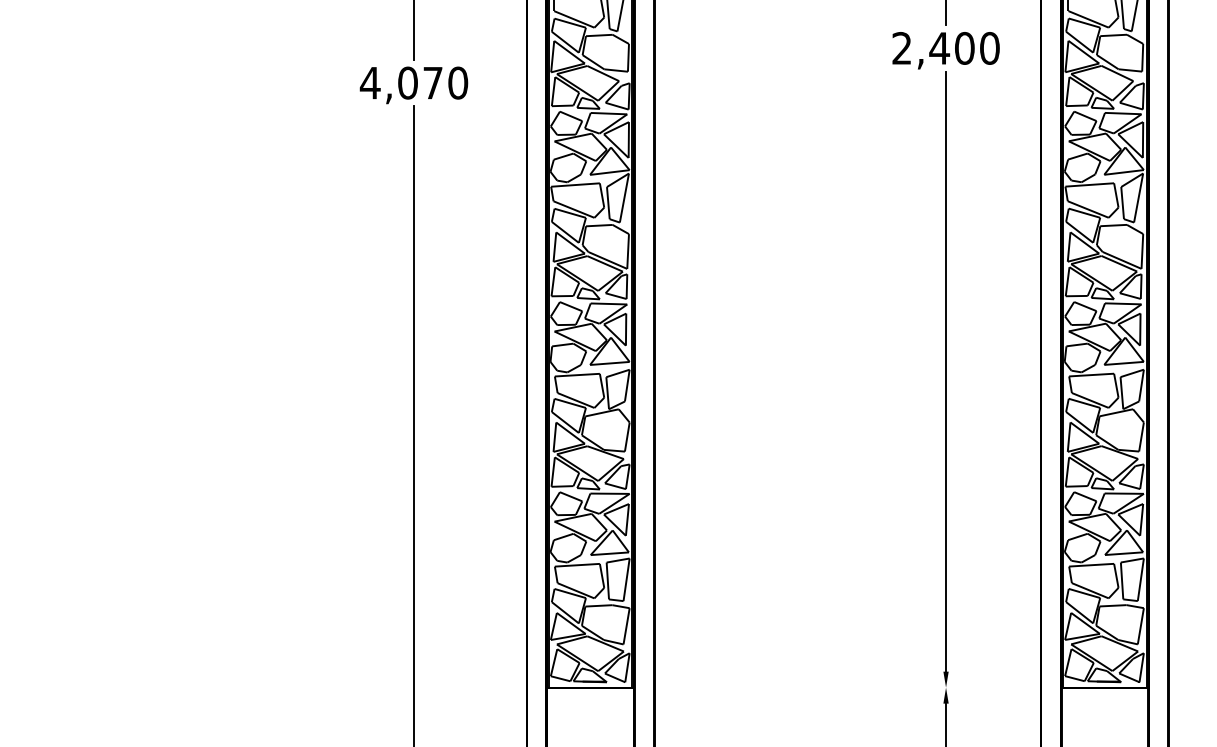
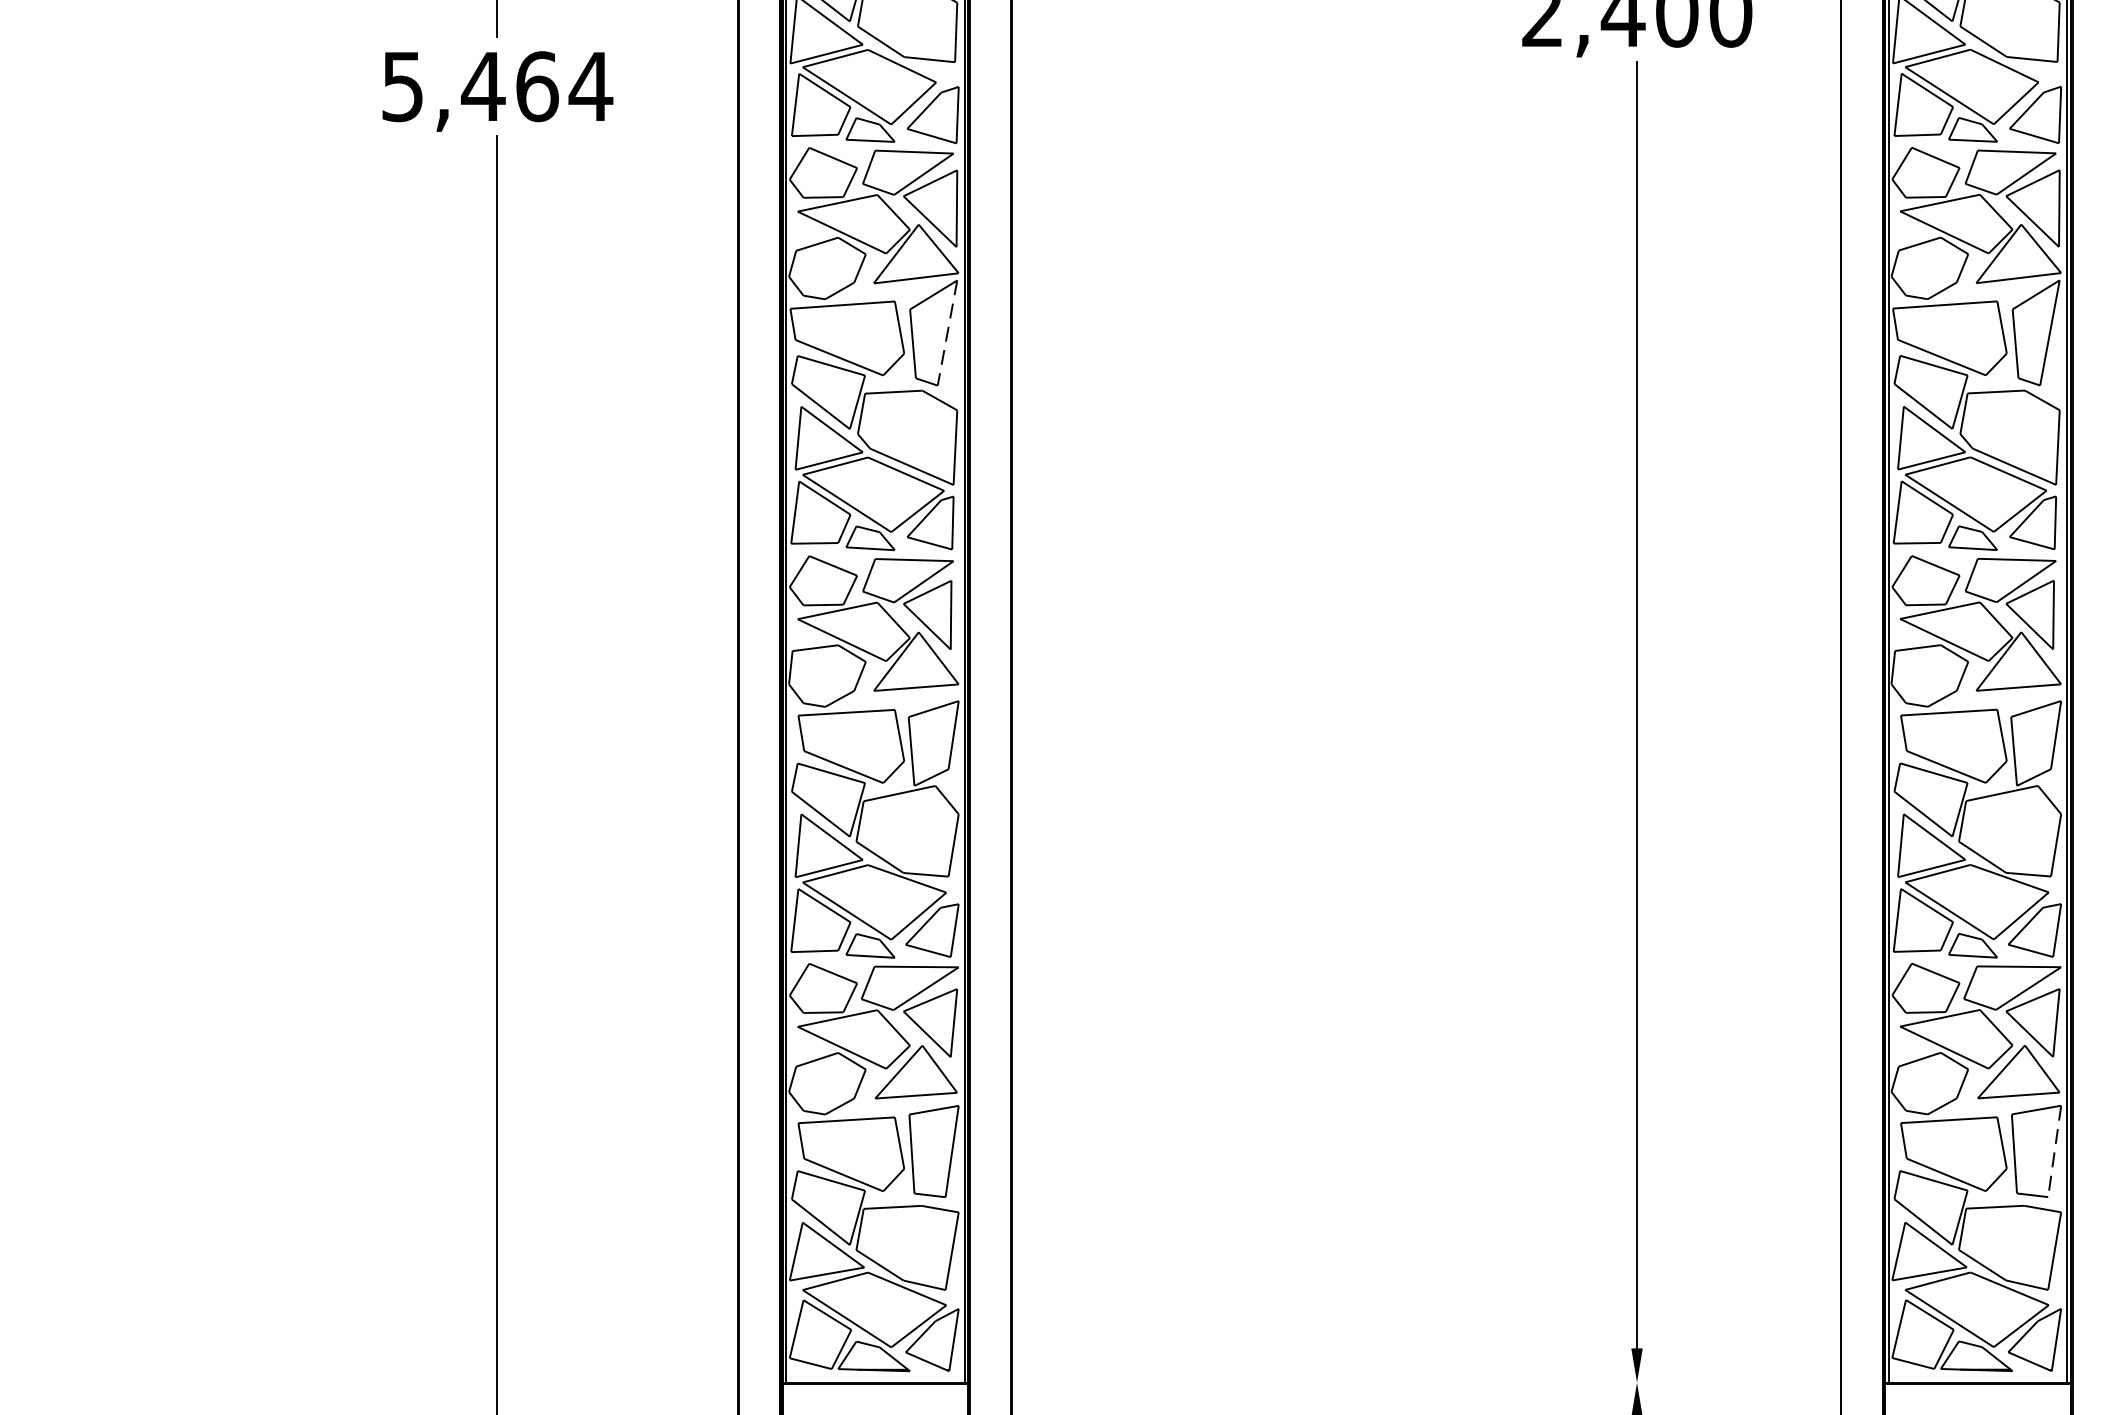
text: (413, 82) -> (495, 85), 4,070 -> 5,464
line: (624, 198) -> (947, 334), solid -> dashed
line: (1140, 579) -> (2053, 1150), solid -> dashed

